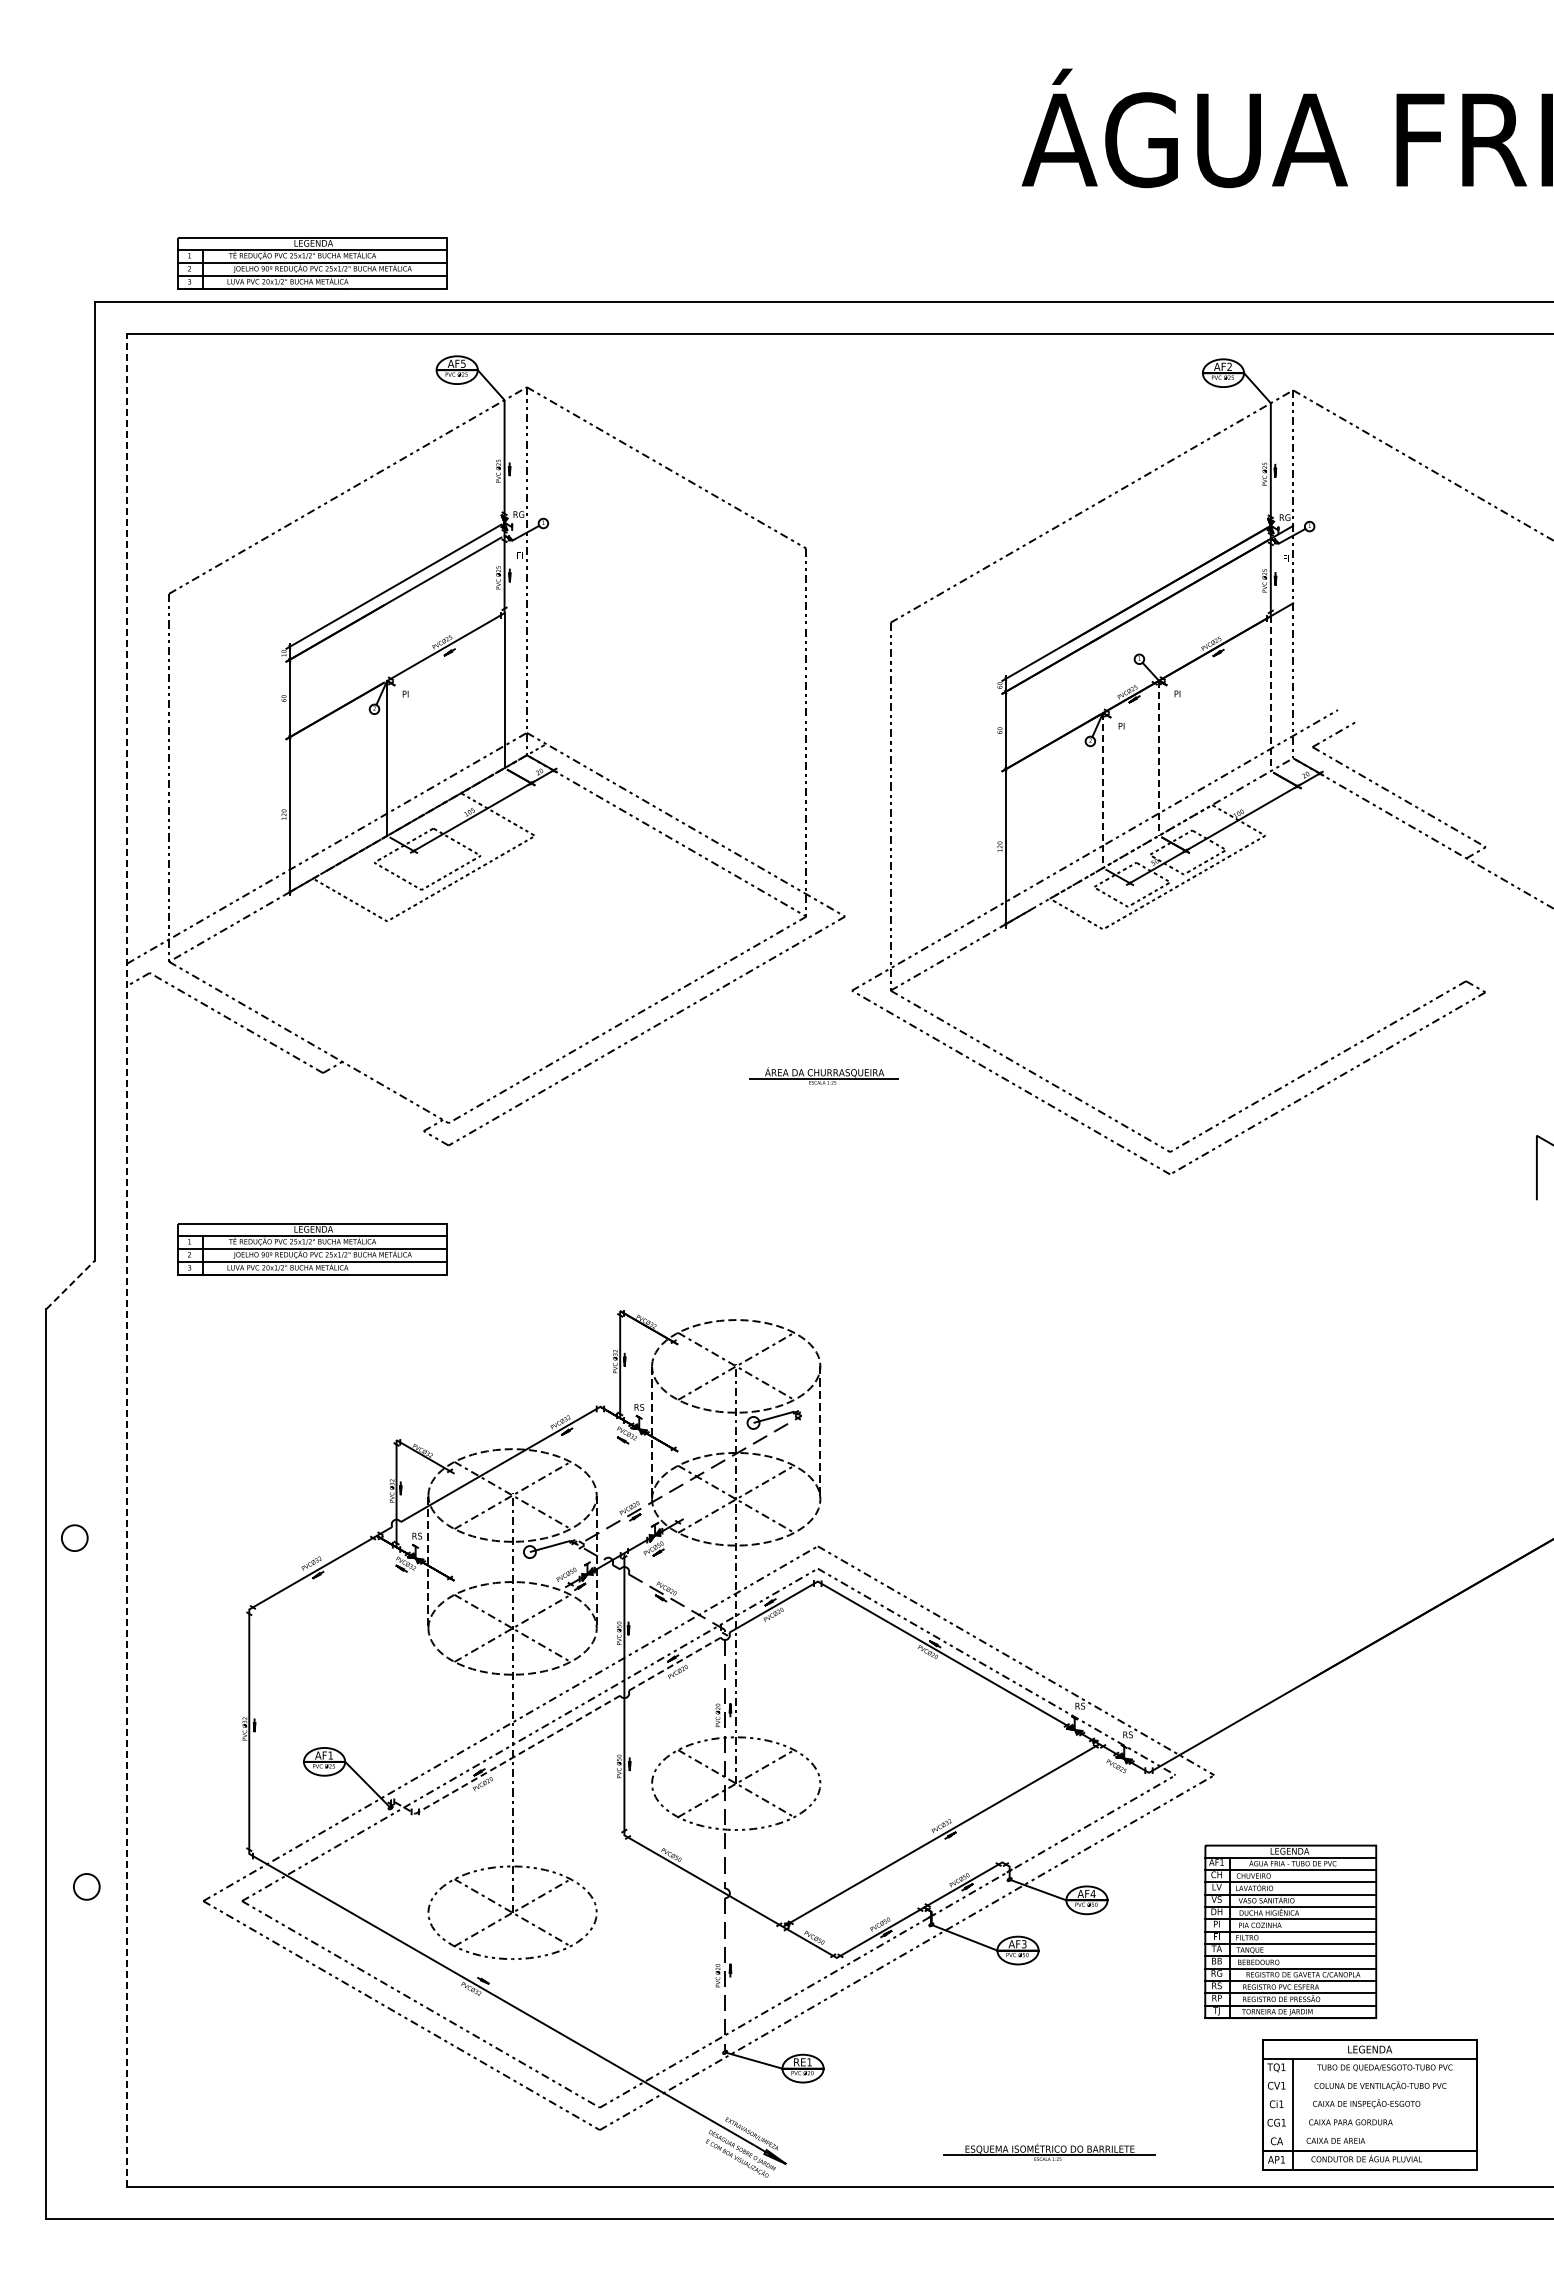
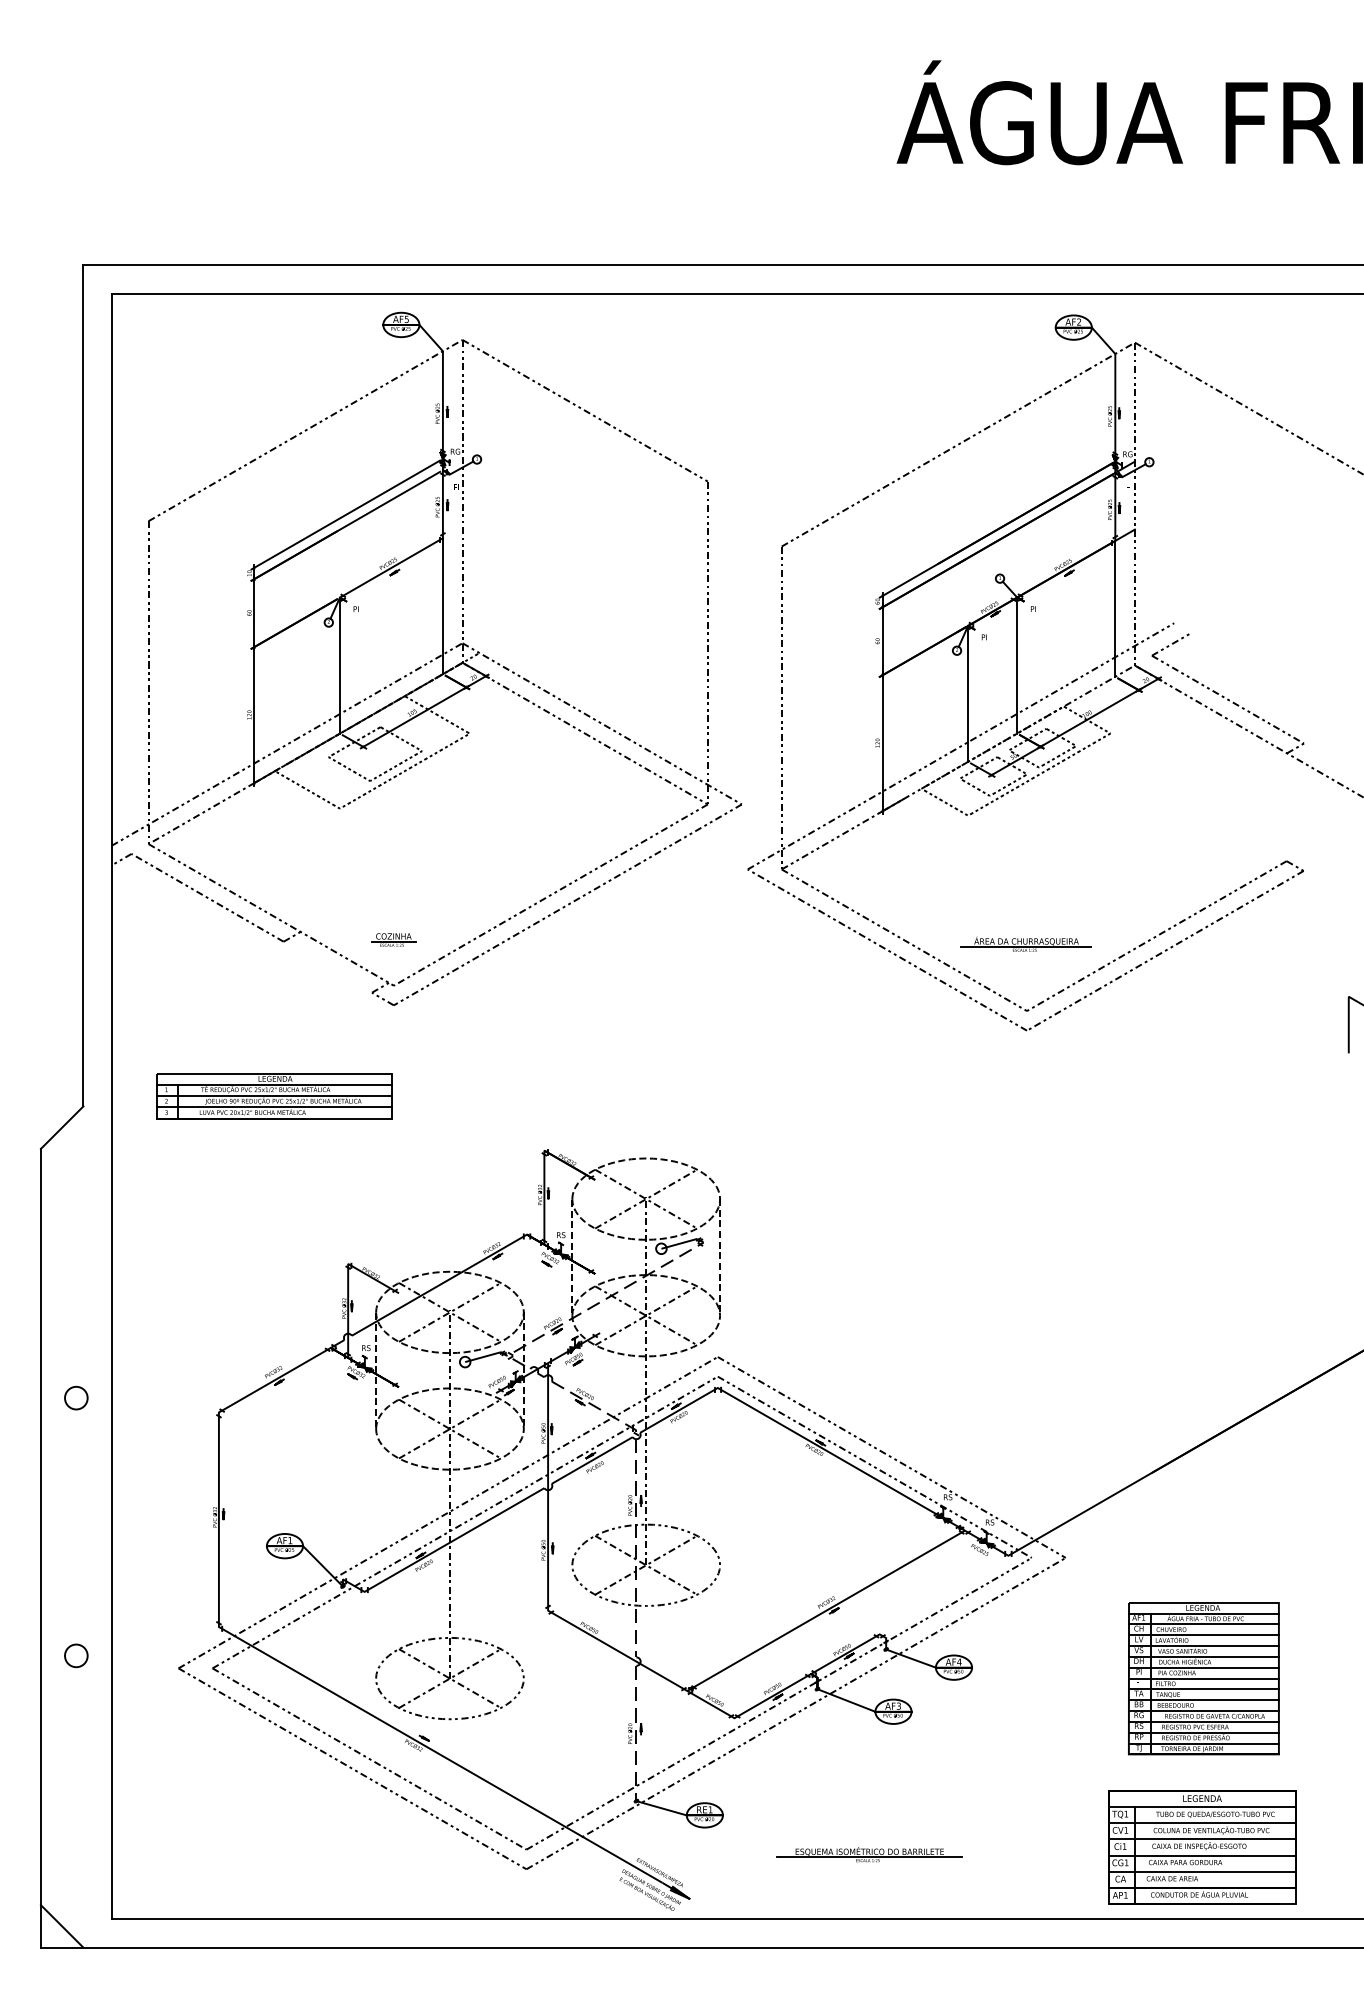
part: (312, 263) -> (274, 231), removed
line: (1270, 694) -> (1115, 609), dashed -> solid
line: (1159, 758) -> (1017, 665), dashed -> solid
line: (1103, 791) -> (968, 694), dashed -> solid
part: (448, 1070) -> (393, 939), added
part: (823, 1075) -> (1025, 943), moved
line: (127, 1260) -> (112, 1106), dashed -> solid
line: (71, 1284) -> (62, 1127), dashed -> solid
circle: (74, 1537) -> (76, 1397), moved
line: (674, 1664) -> (592, 1460), dashed -> solid
line: (500, 1765) -> (439, 1549), dashed -> solid
part: (1290, 1931) -> (1203, 1678), moved
line: (1369, 2077) -> (1201, 1823), added
line: (1369, 2095) -> (1201, 1838), added
line: (1369, 2114) -> (1201, 1855), added
line: (1369, 2132) -> (1201, 1871), added
part: (1049, 2151) -> (869, 1853), moved
line: (70, 2194) -> (62, 1925), added

